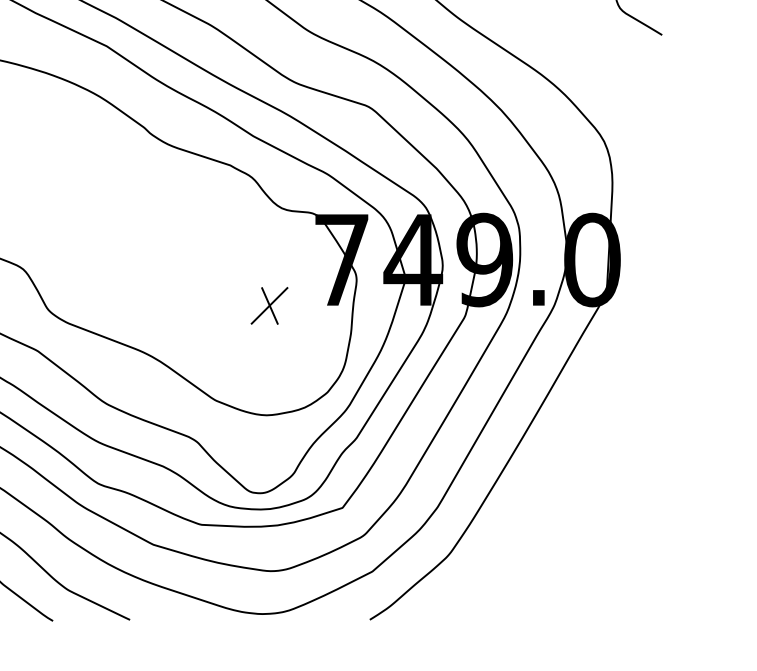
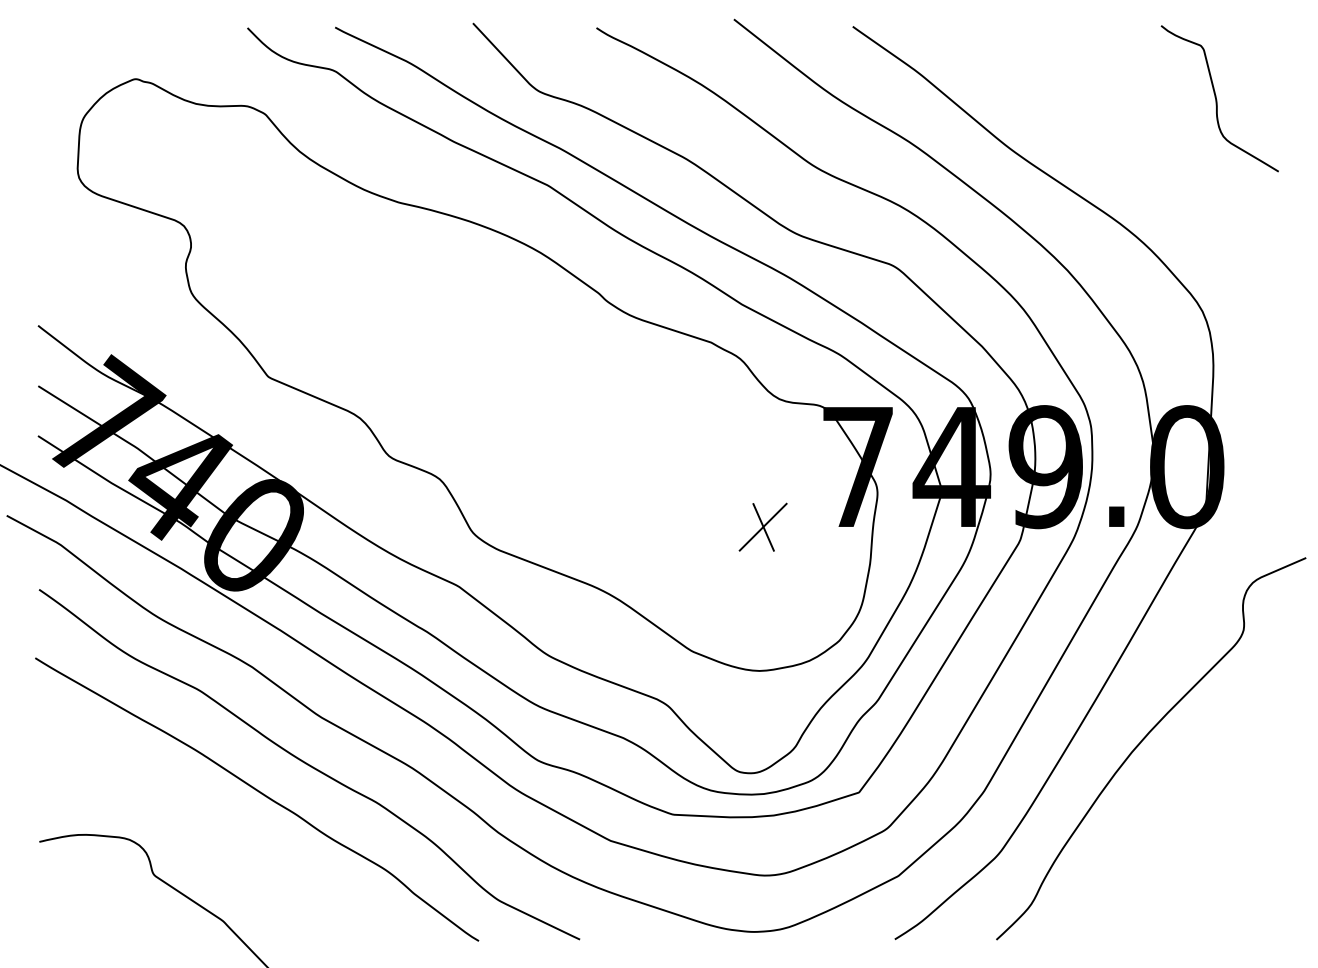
curve: (559, 468) -> (1143, 740), added

